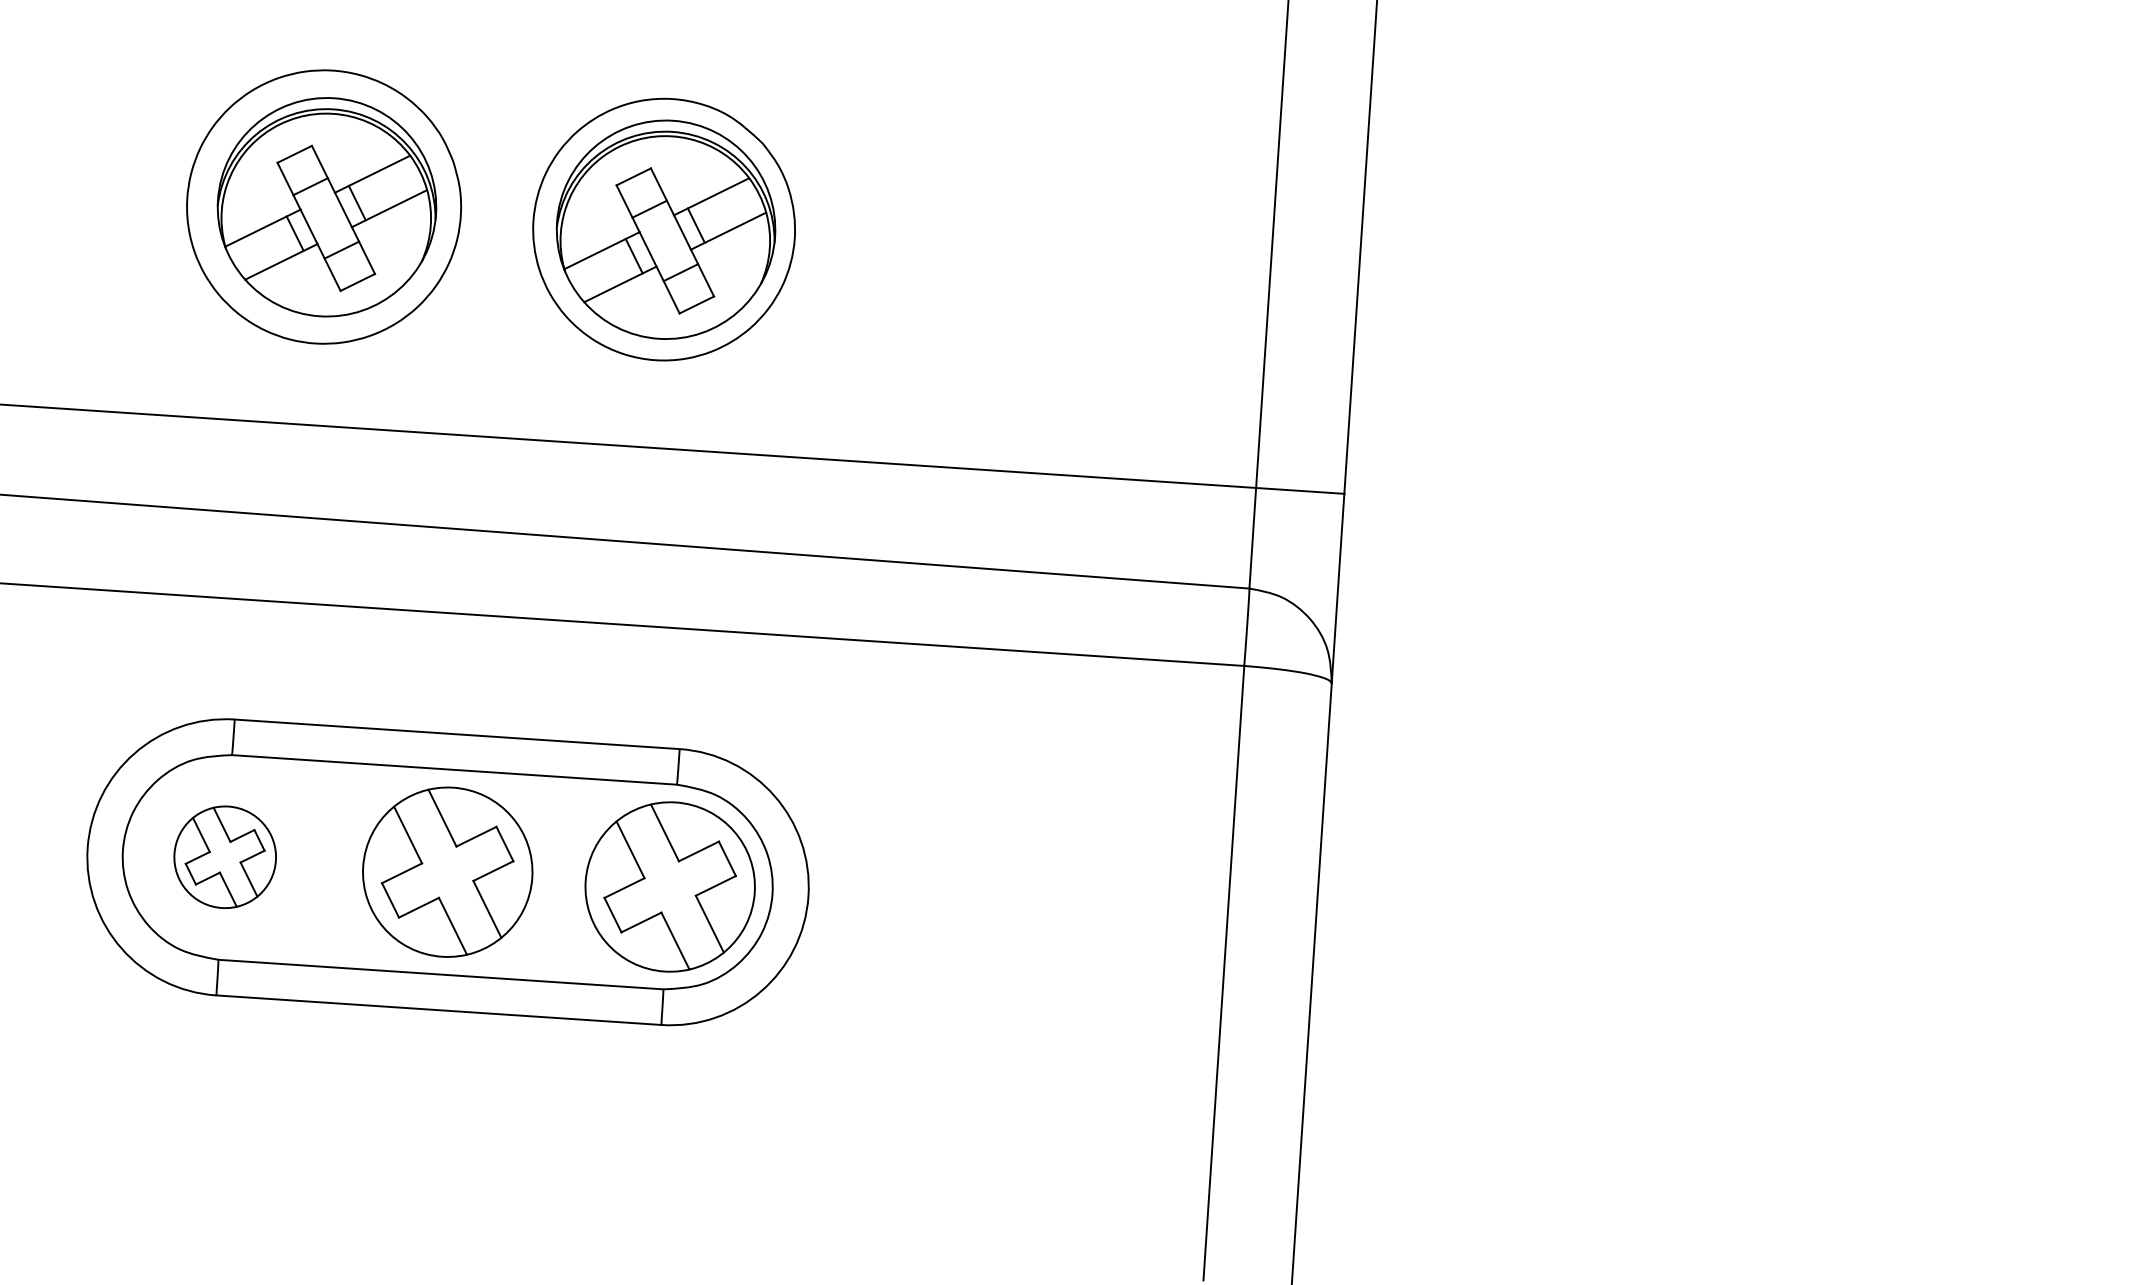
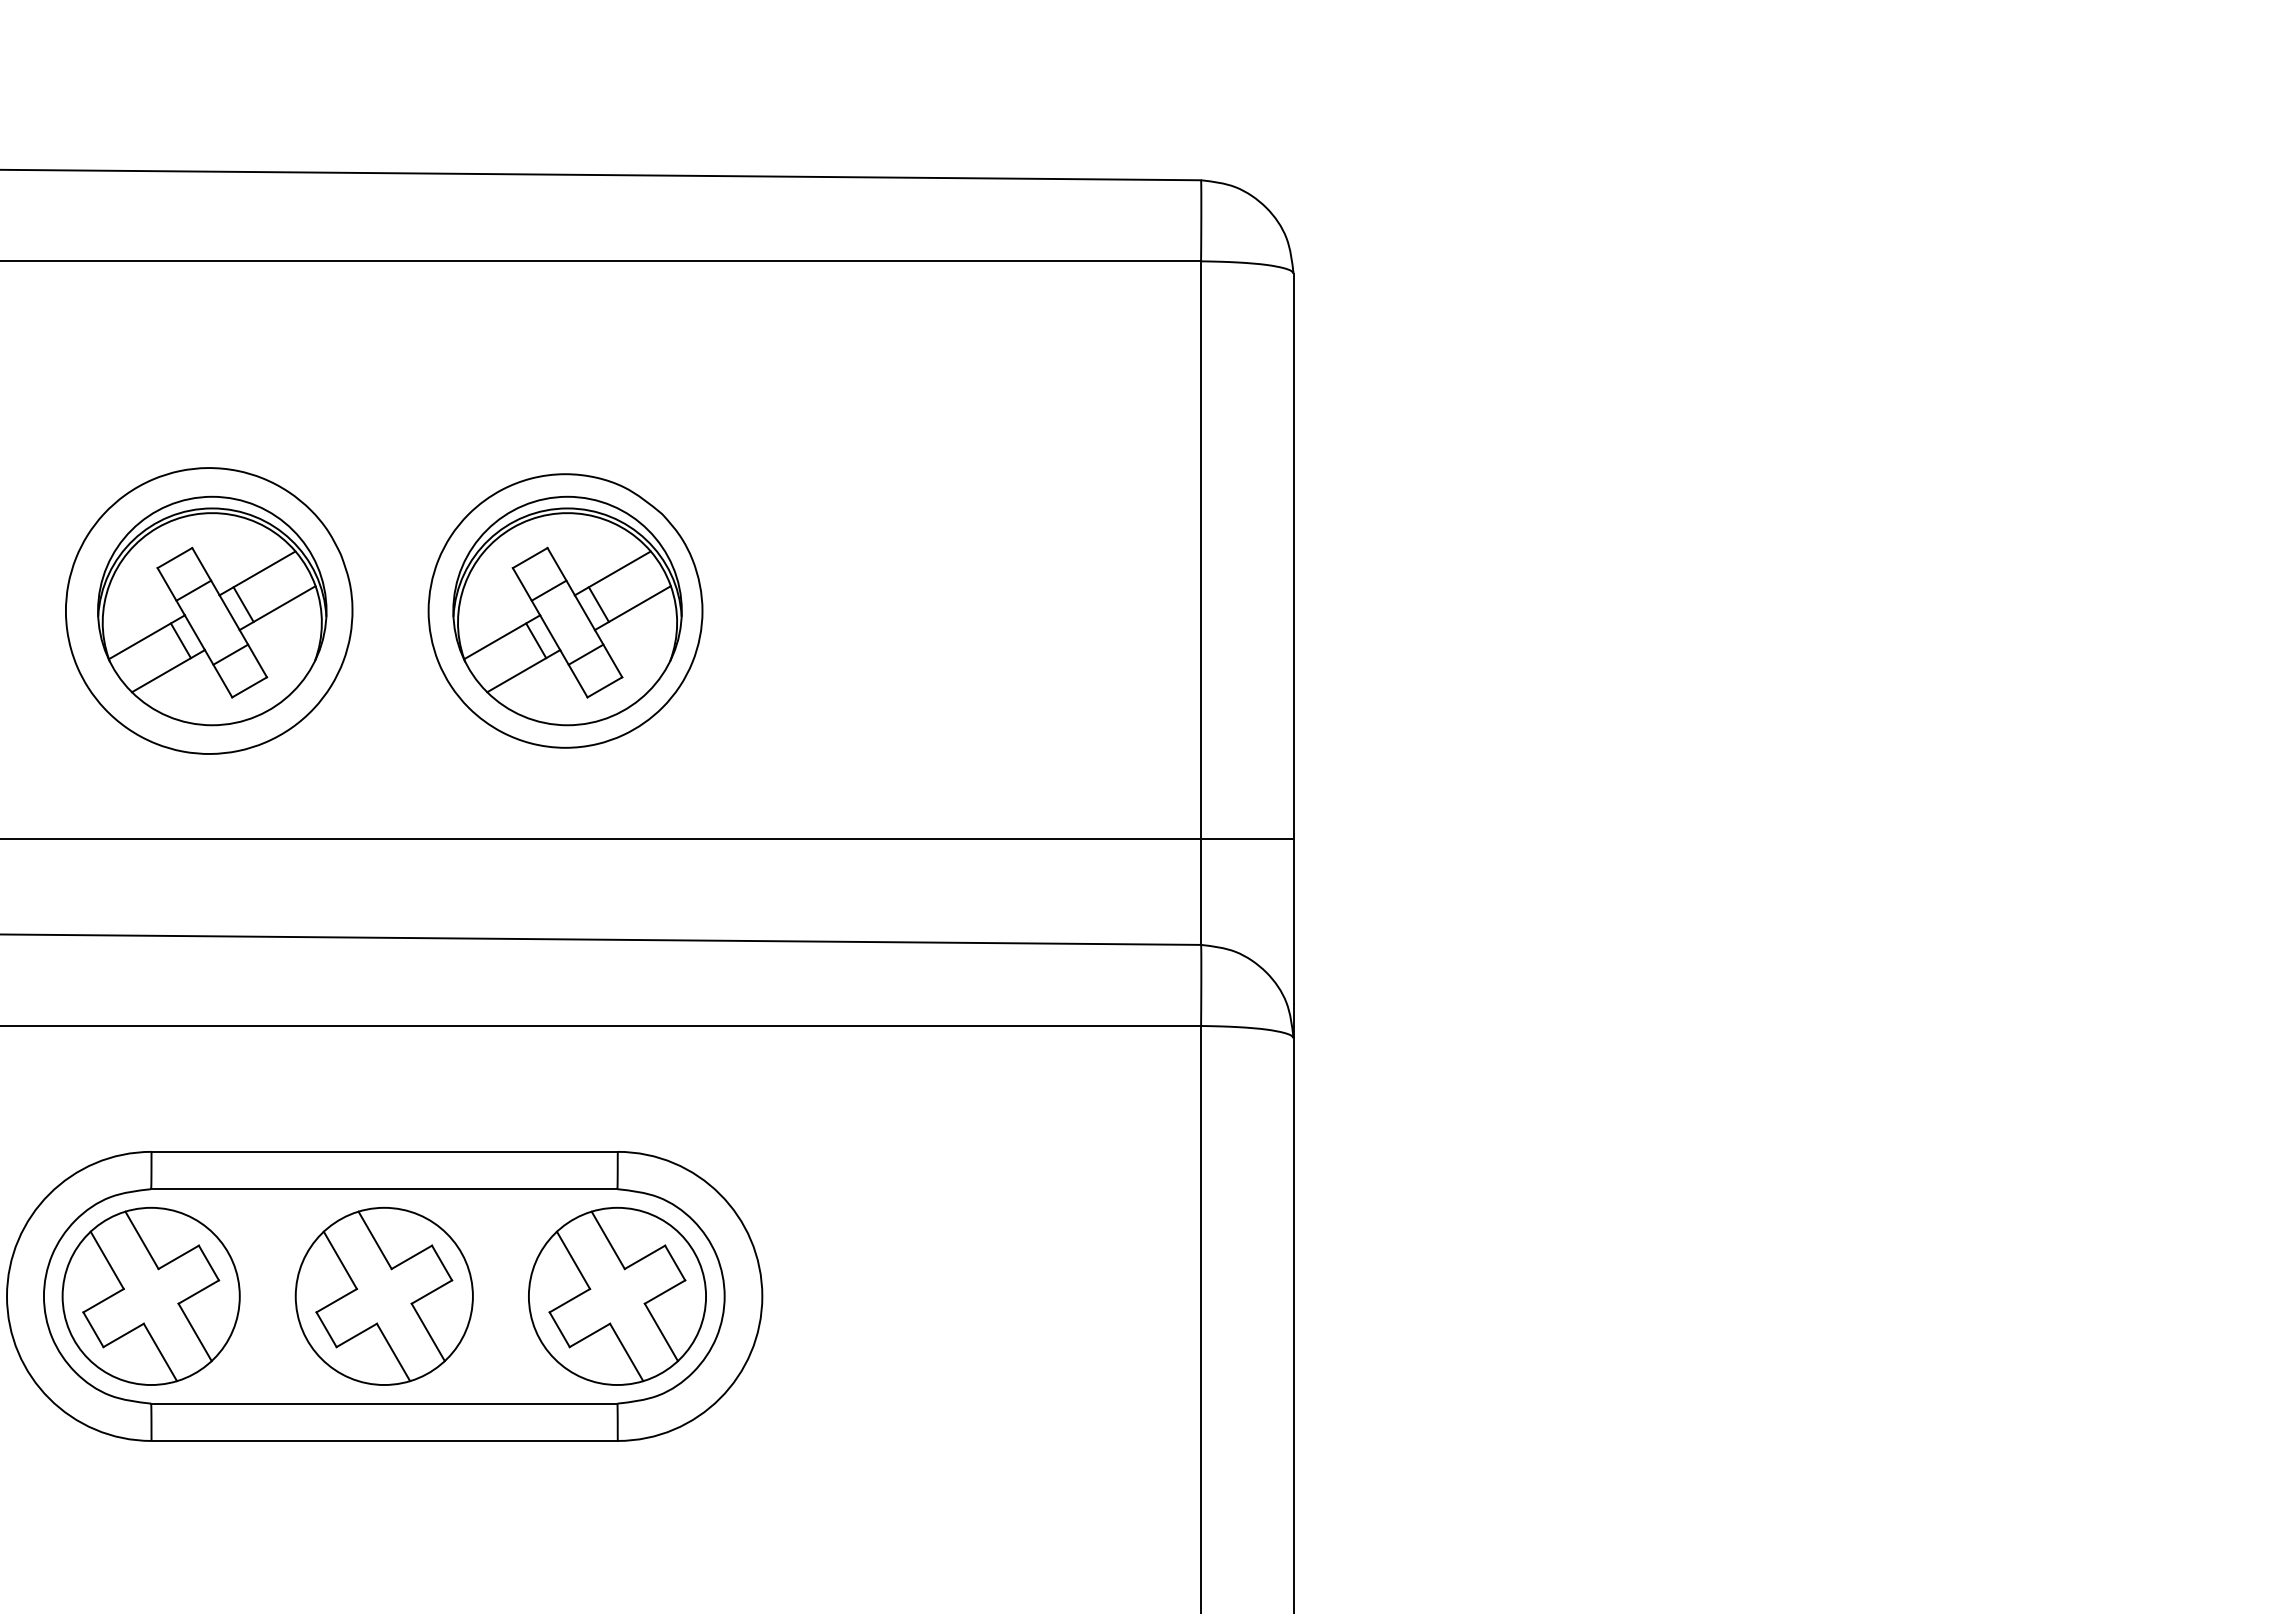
part: (224, 856) -> (150, 1295), size x1.67

